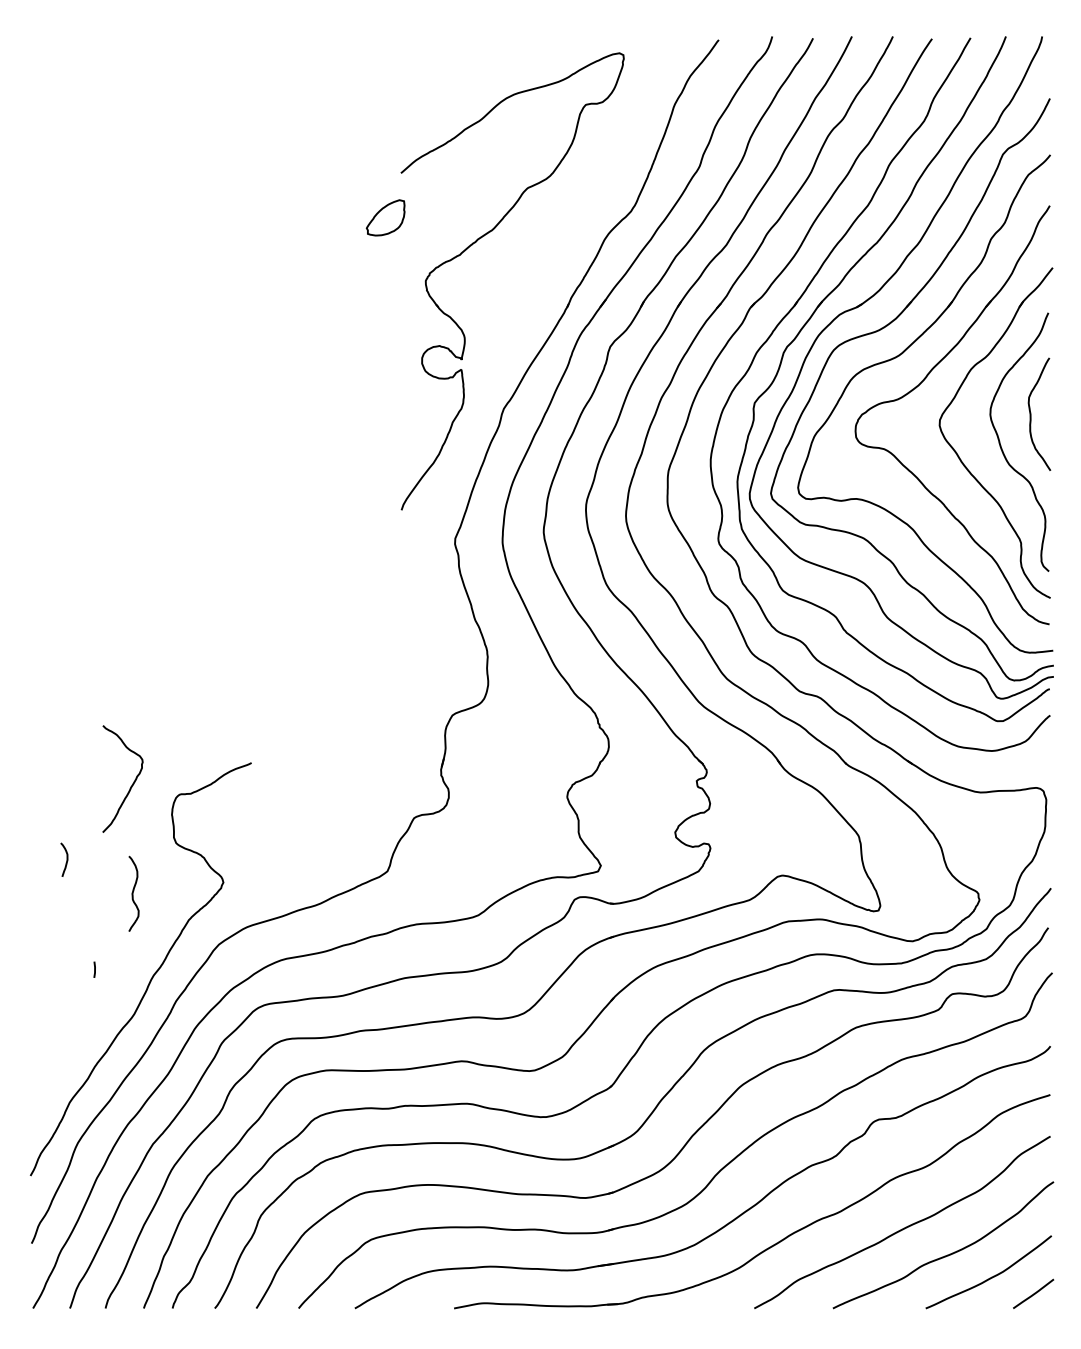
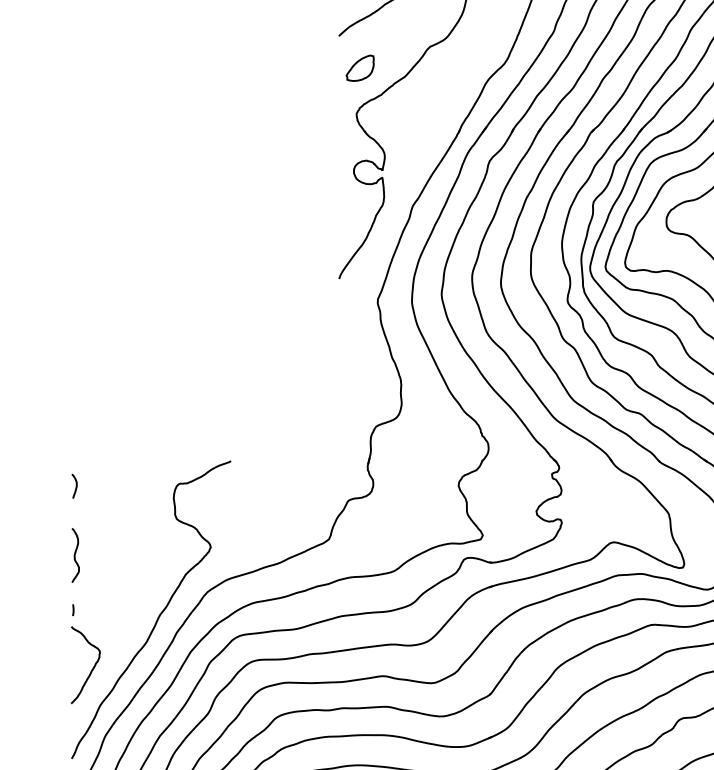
part: (385, 217) -> (360, 67), moved
curve: (132, 783) -> (92, 668), moved
curve: (66, 859) -> (76, 486), moved
curve: (133, 893) -> (75, 555), moved
line: (94, 969) -> (73, 610), moved

